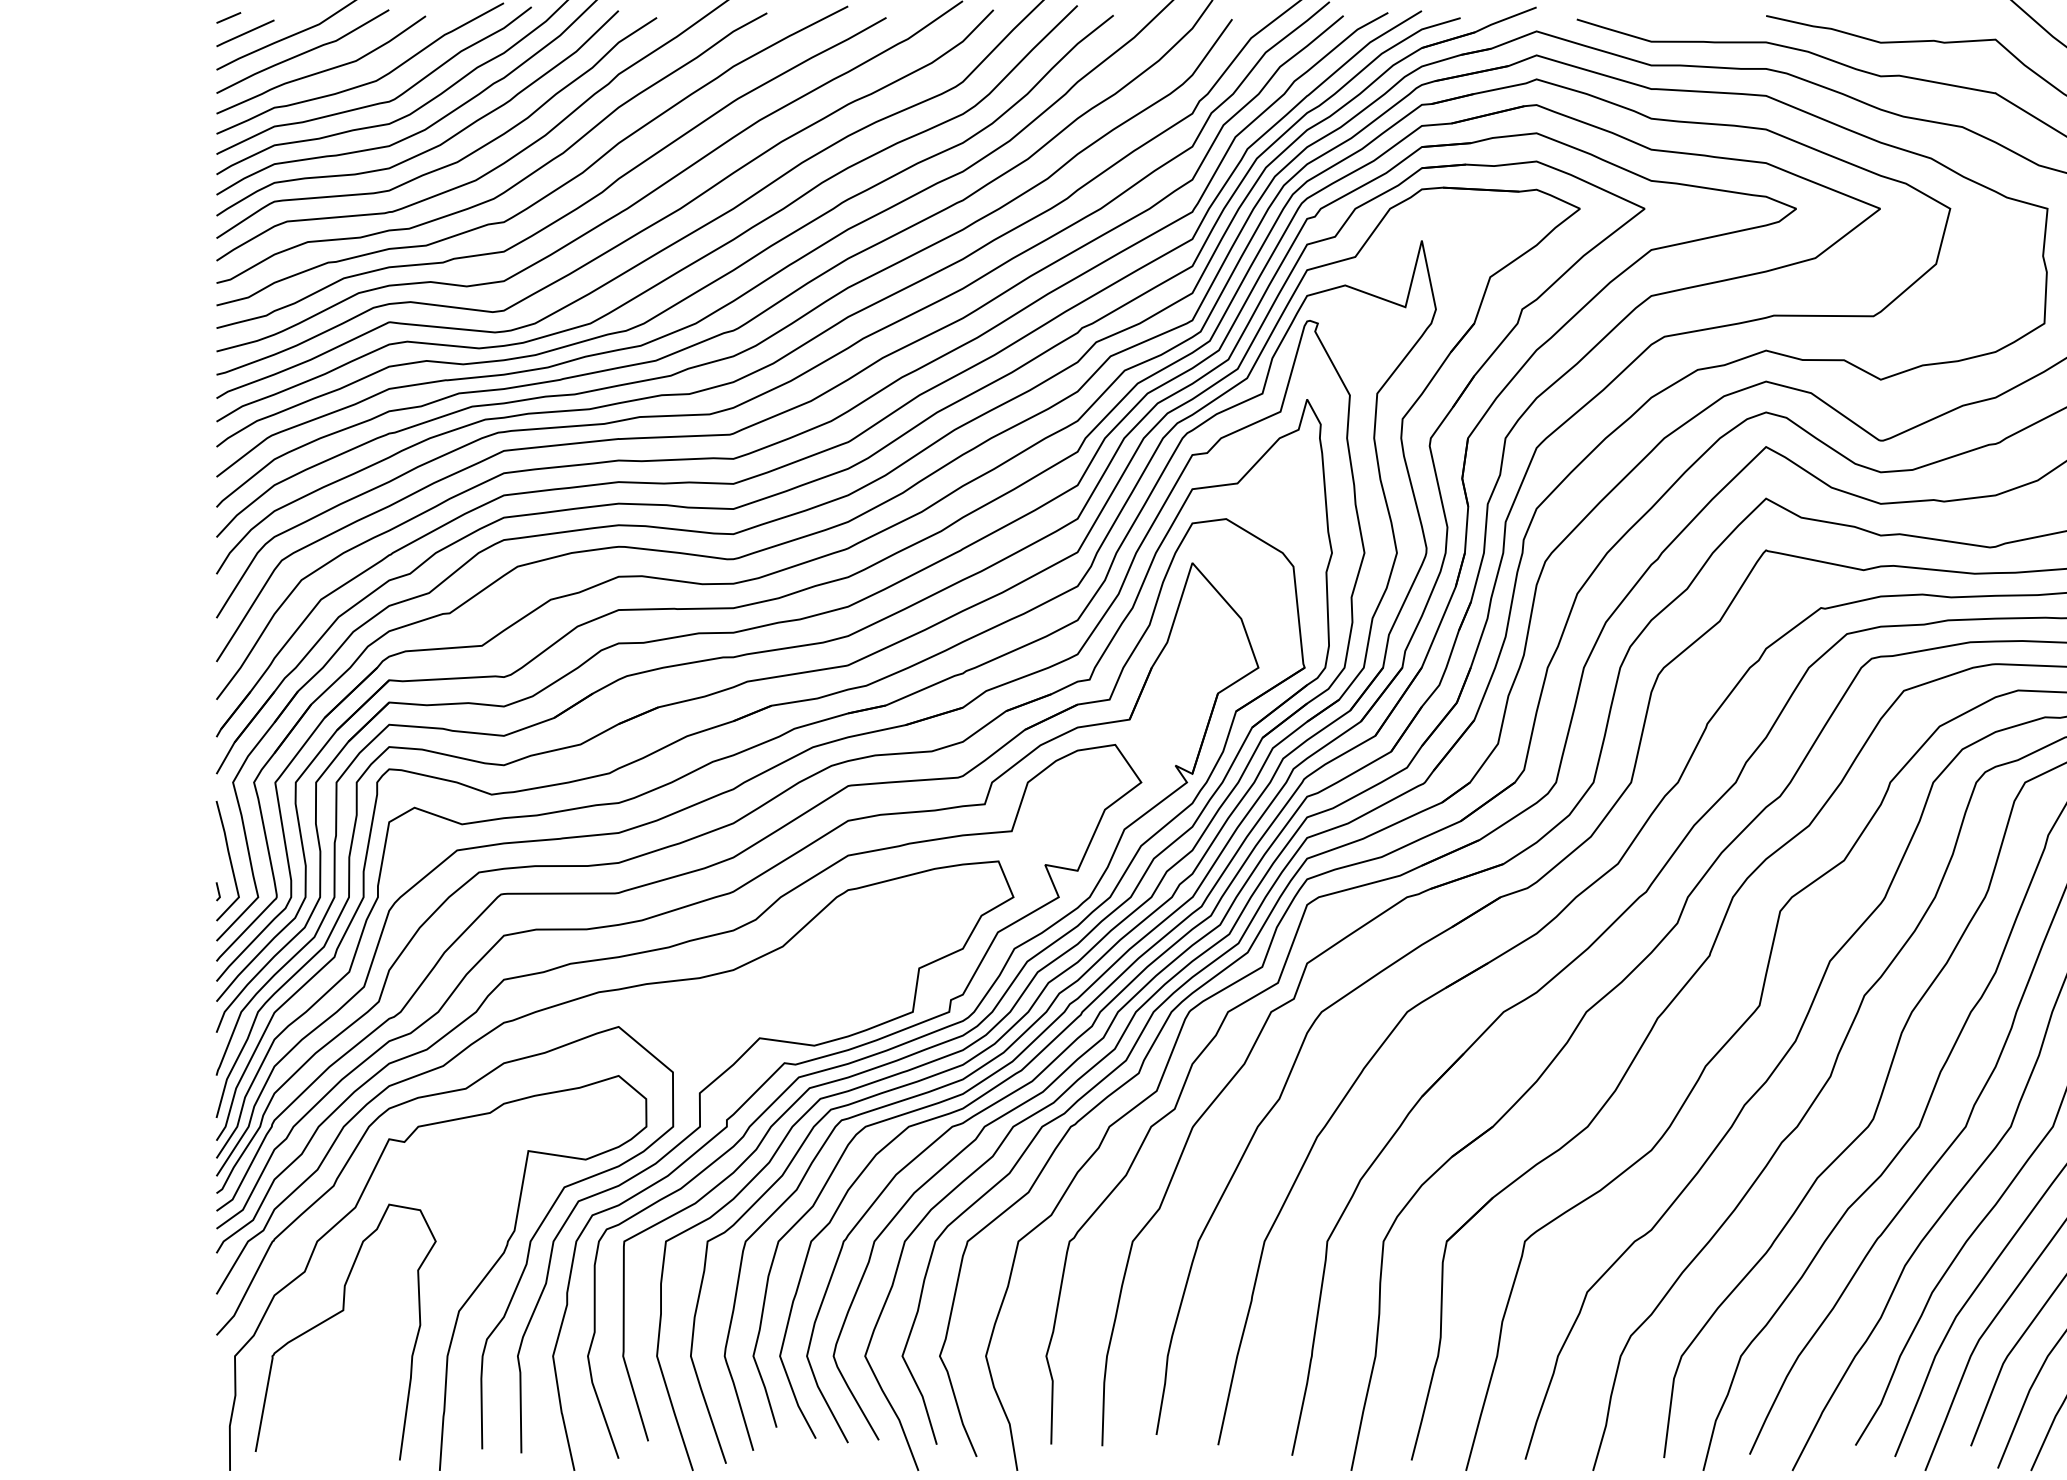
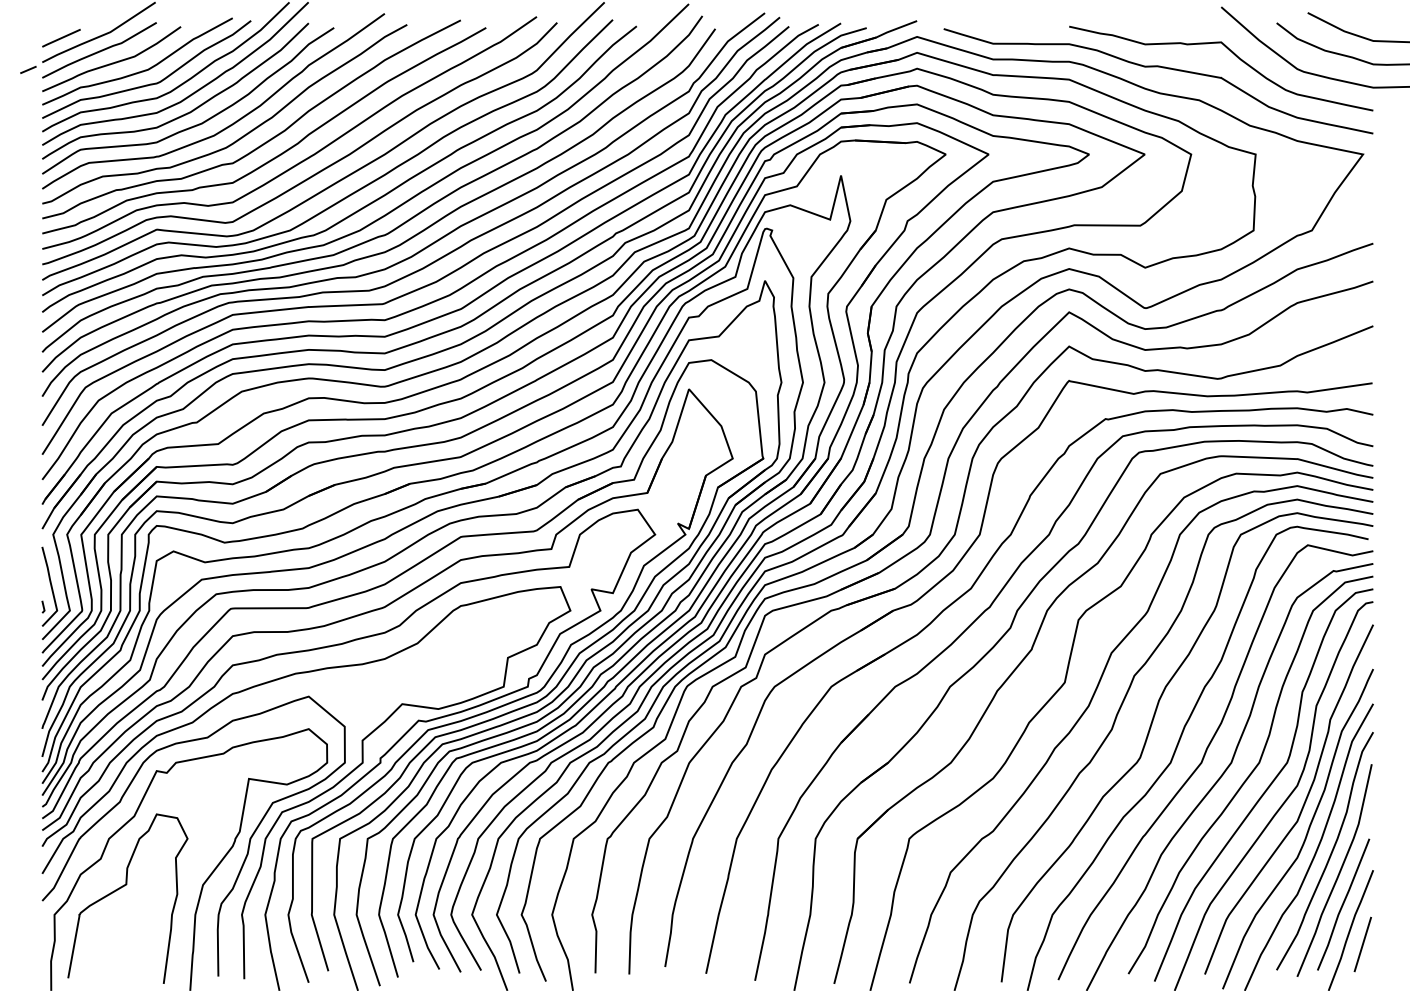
line: (228, 17) -> (28, 69), moved

